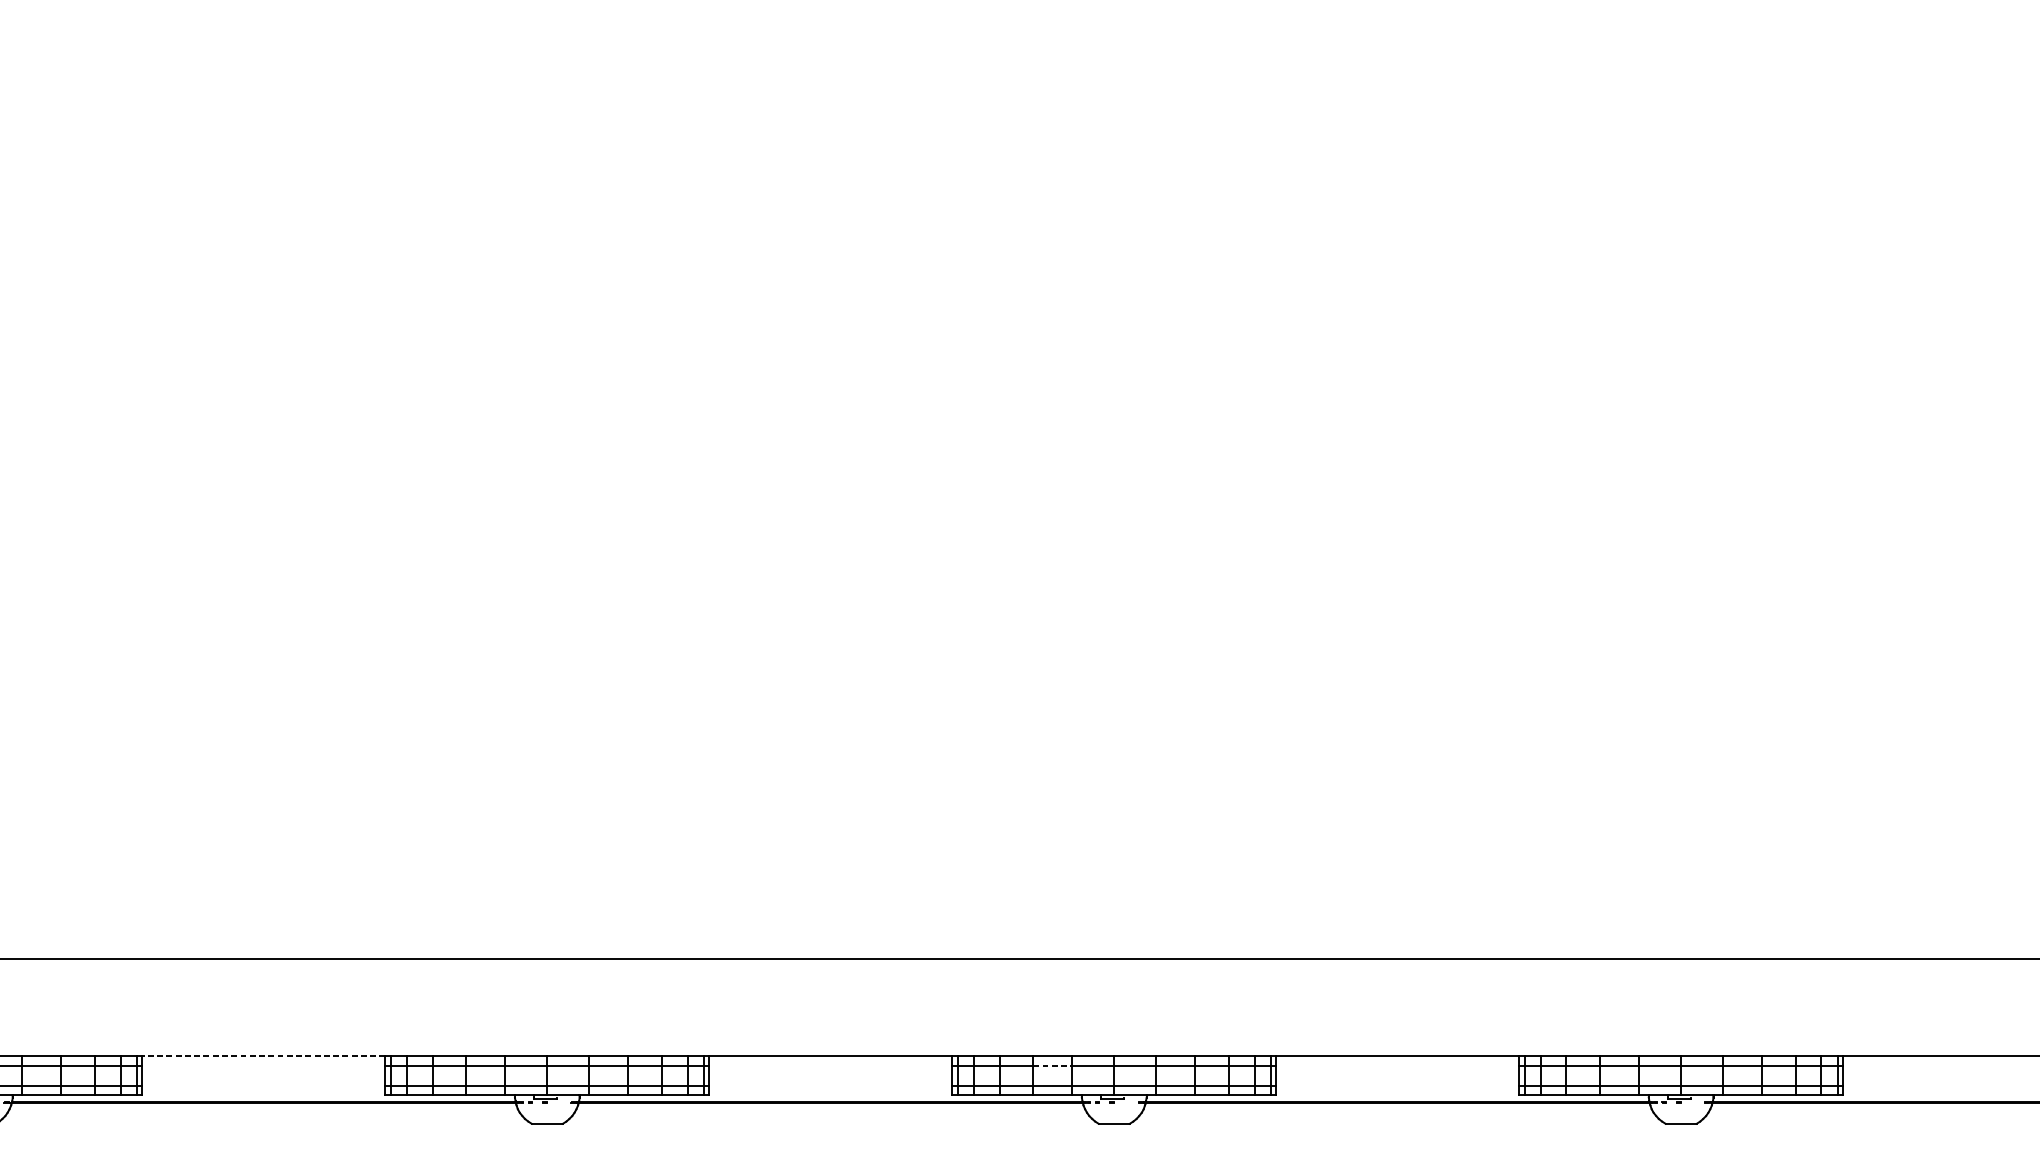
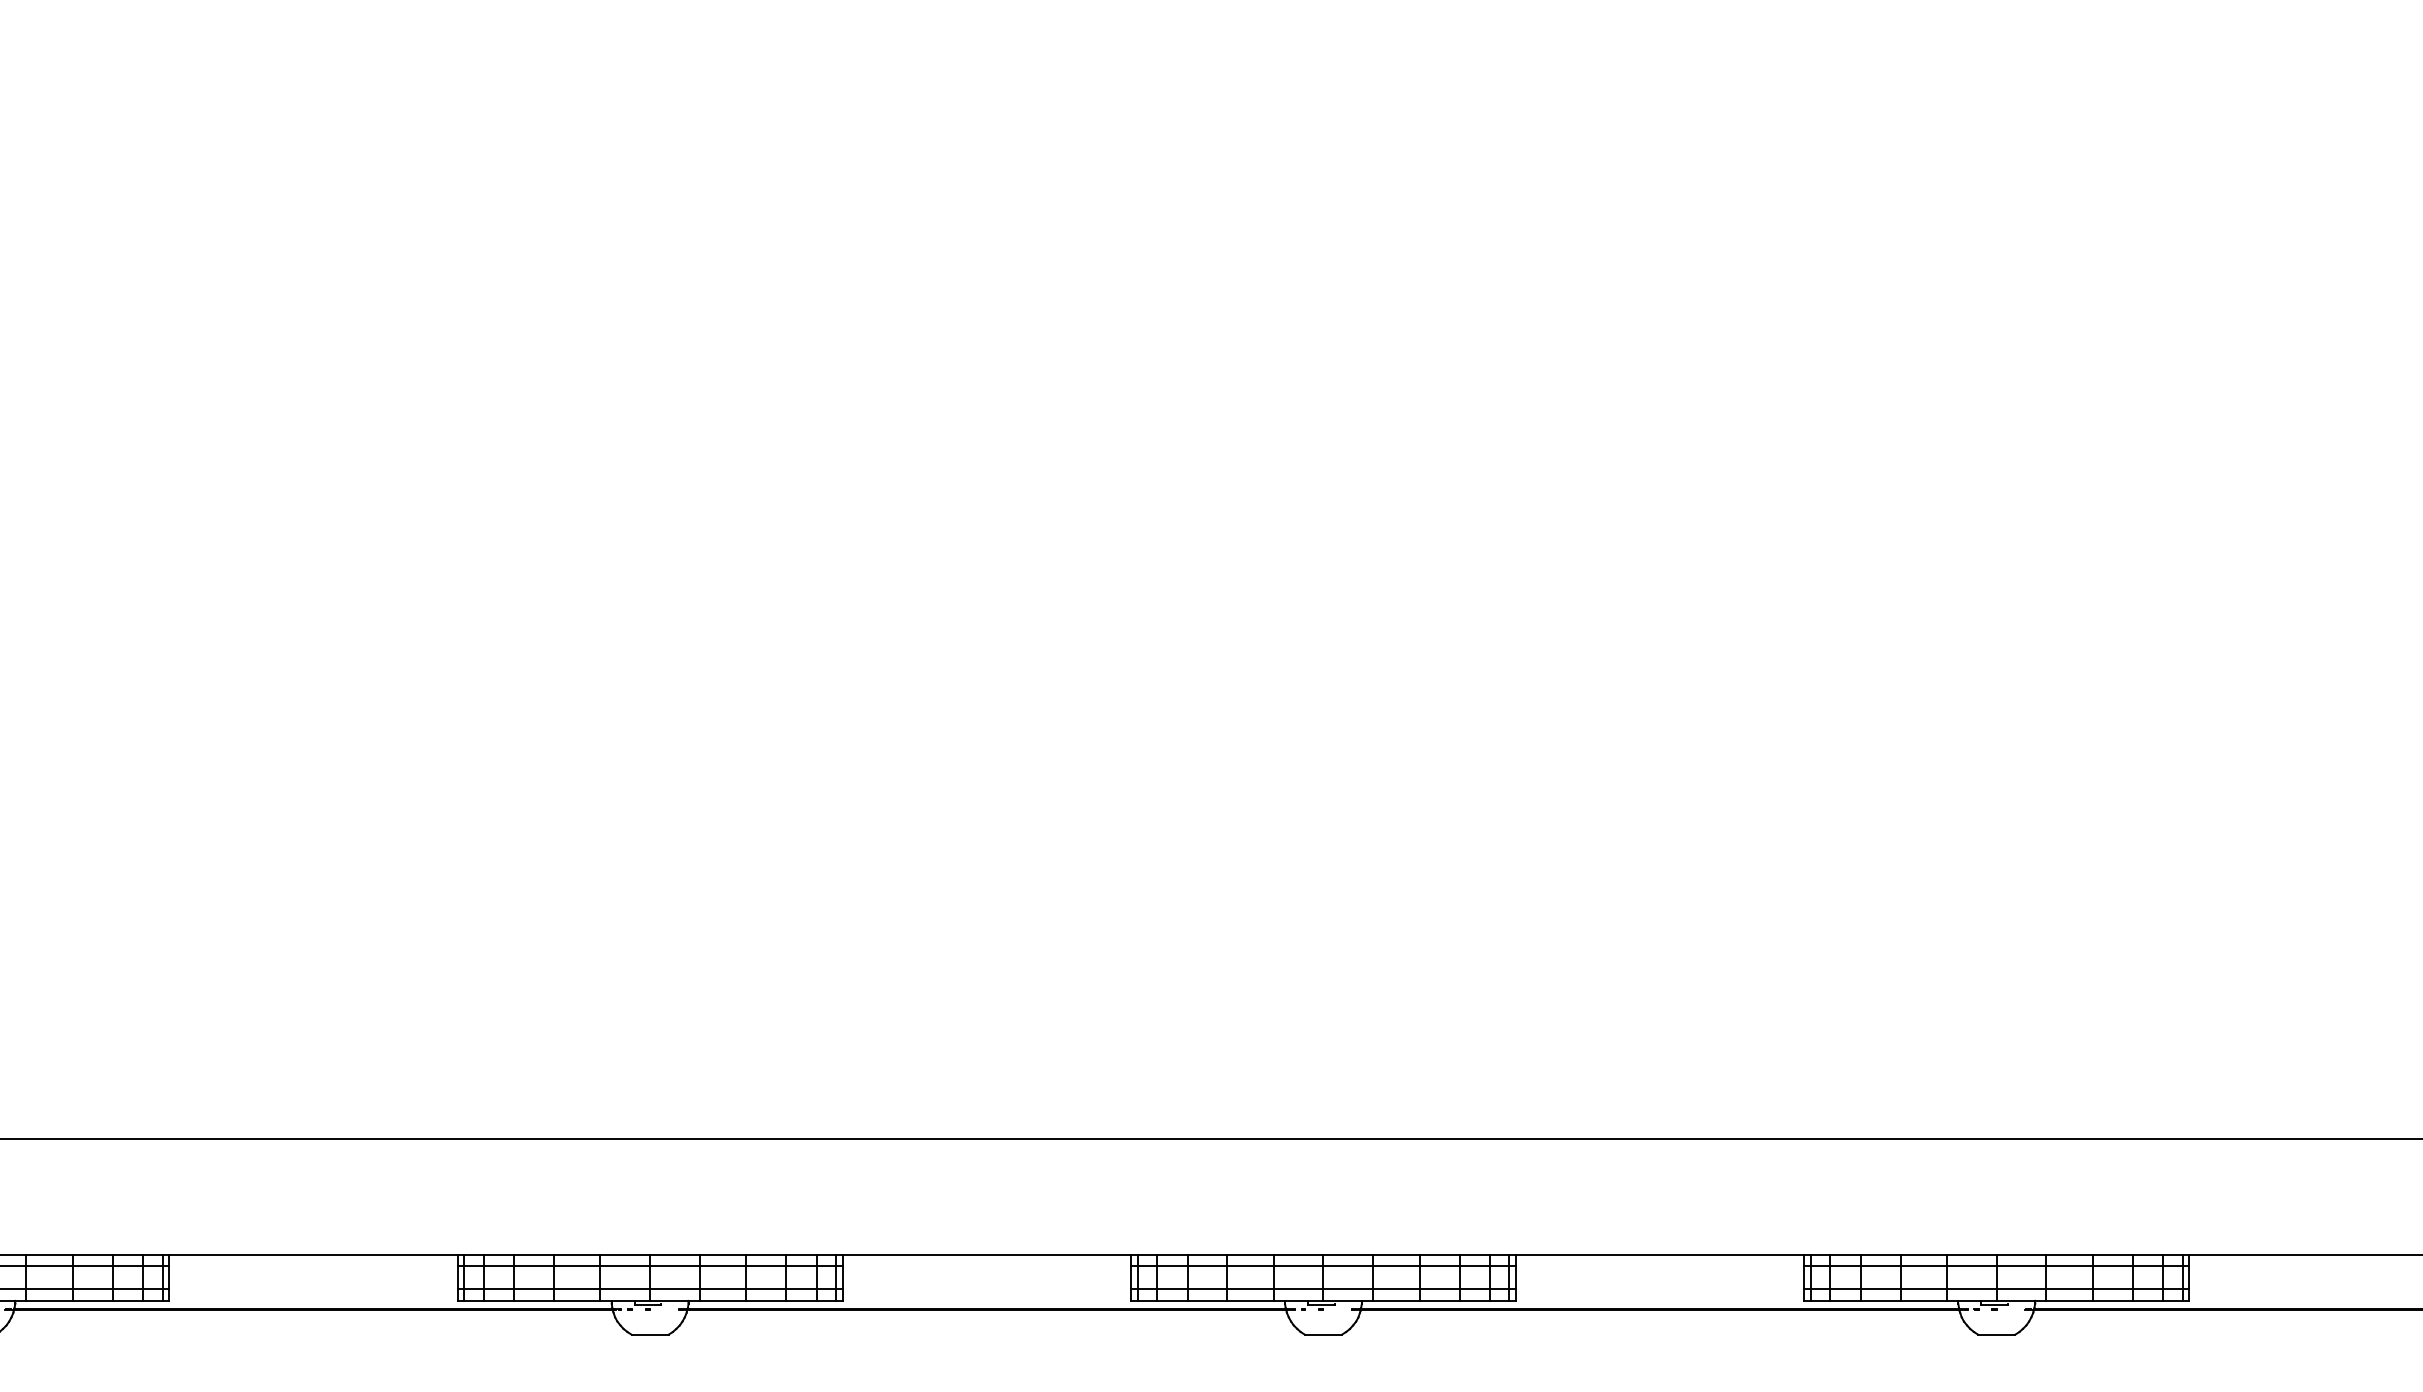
line: (263, 1056) -> (313, 1254), dashed -> solid
line: (1053, 1066) -> (1251, 1266), dashed -> solid

